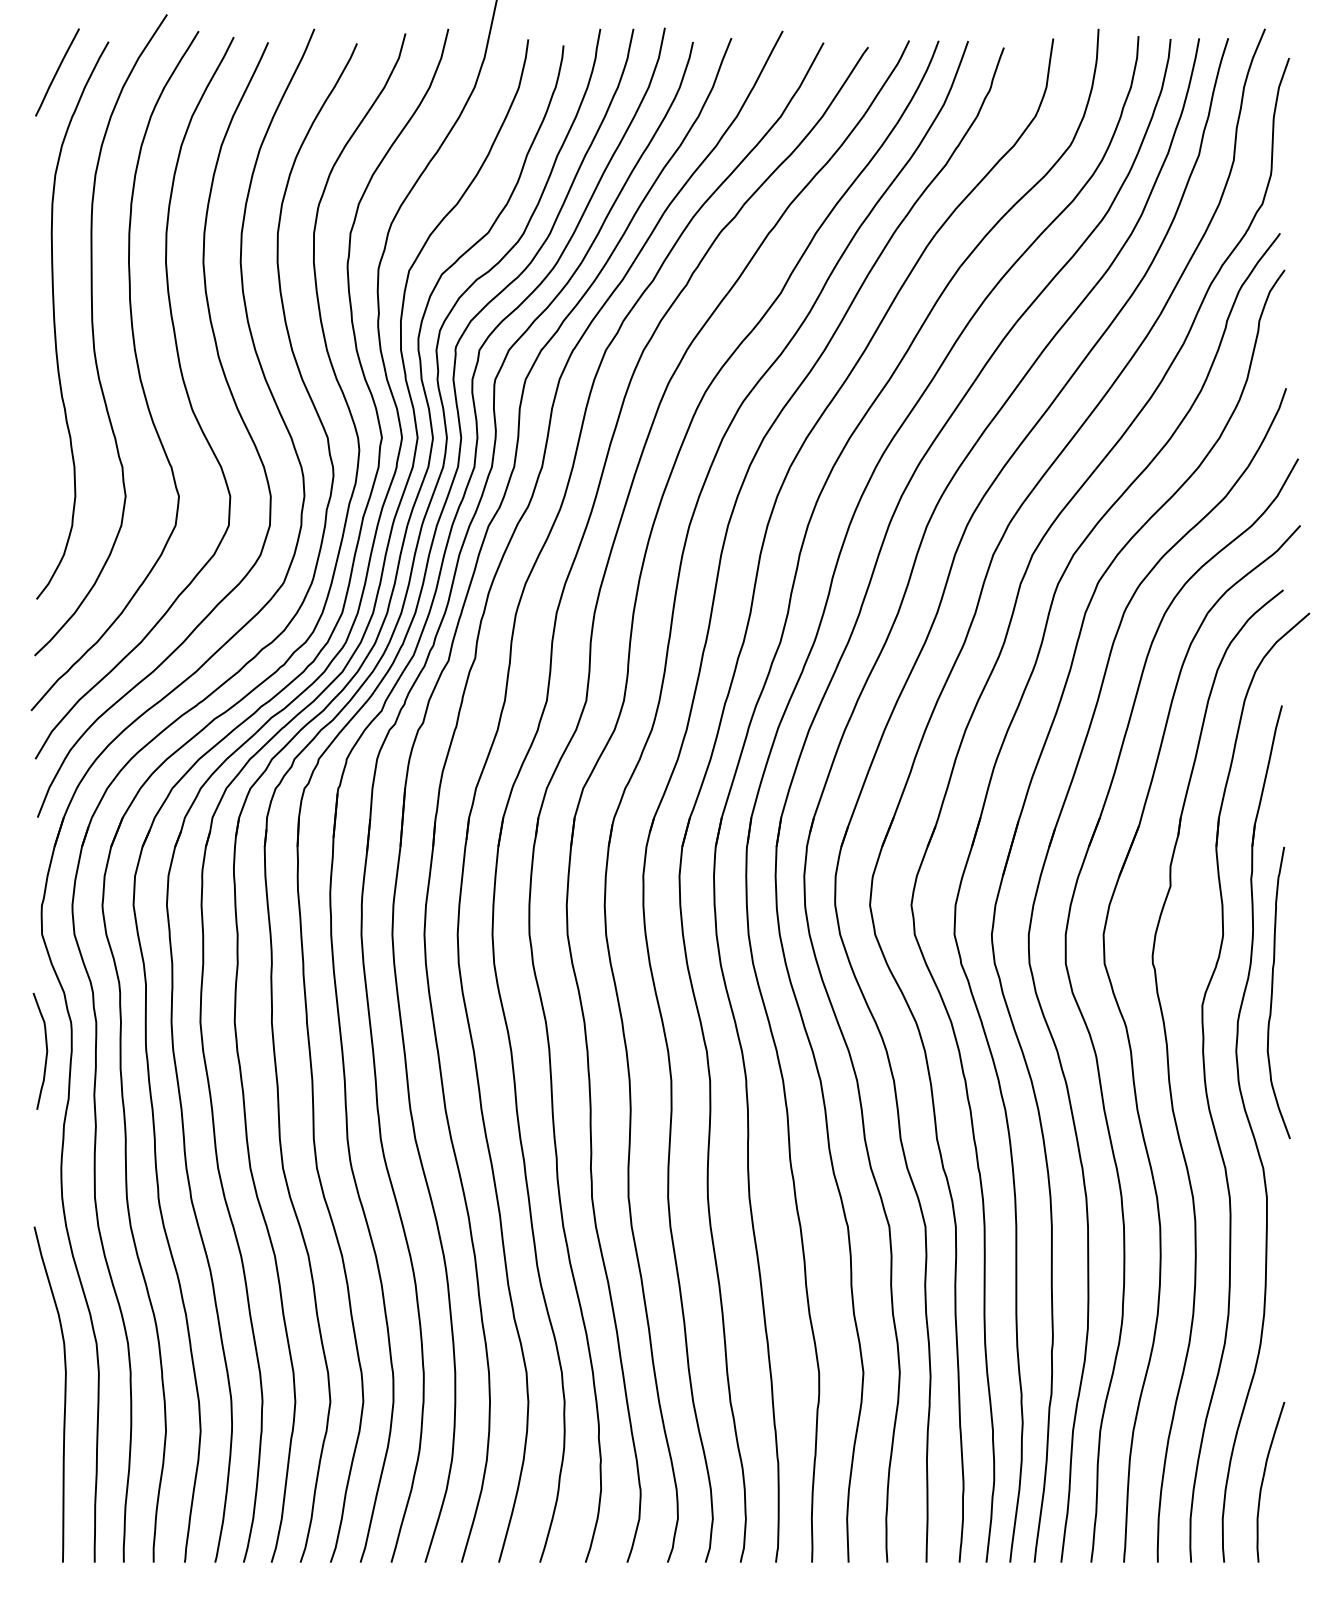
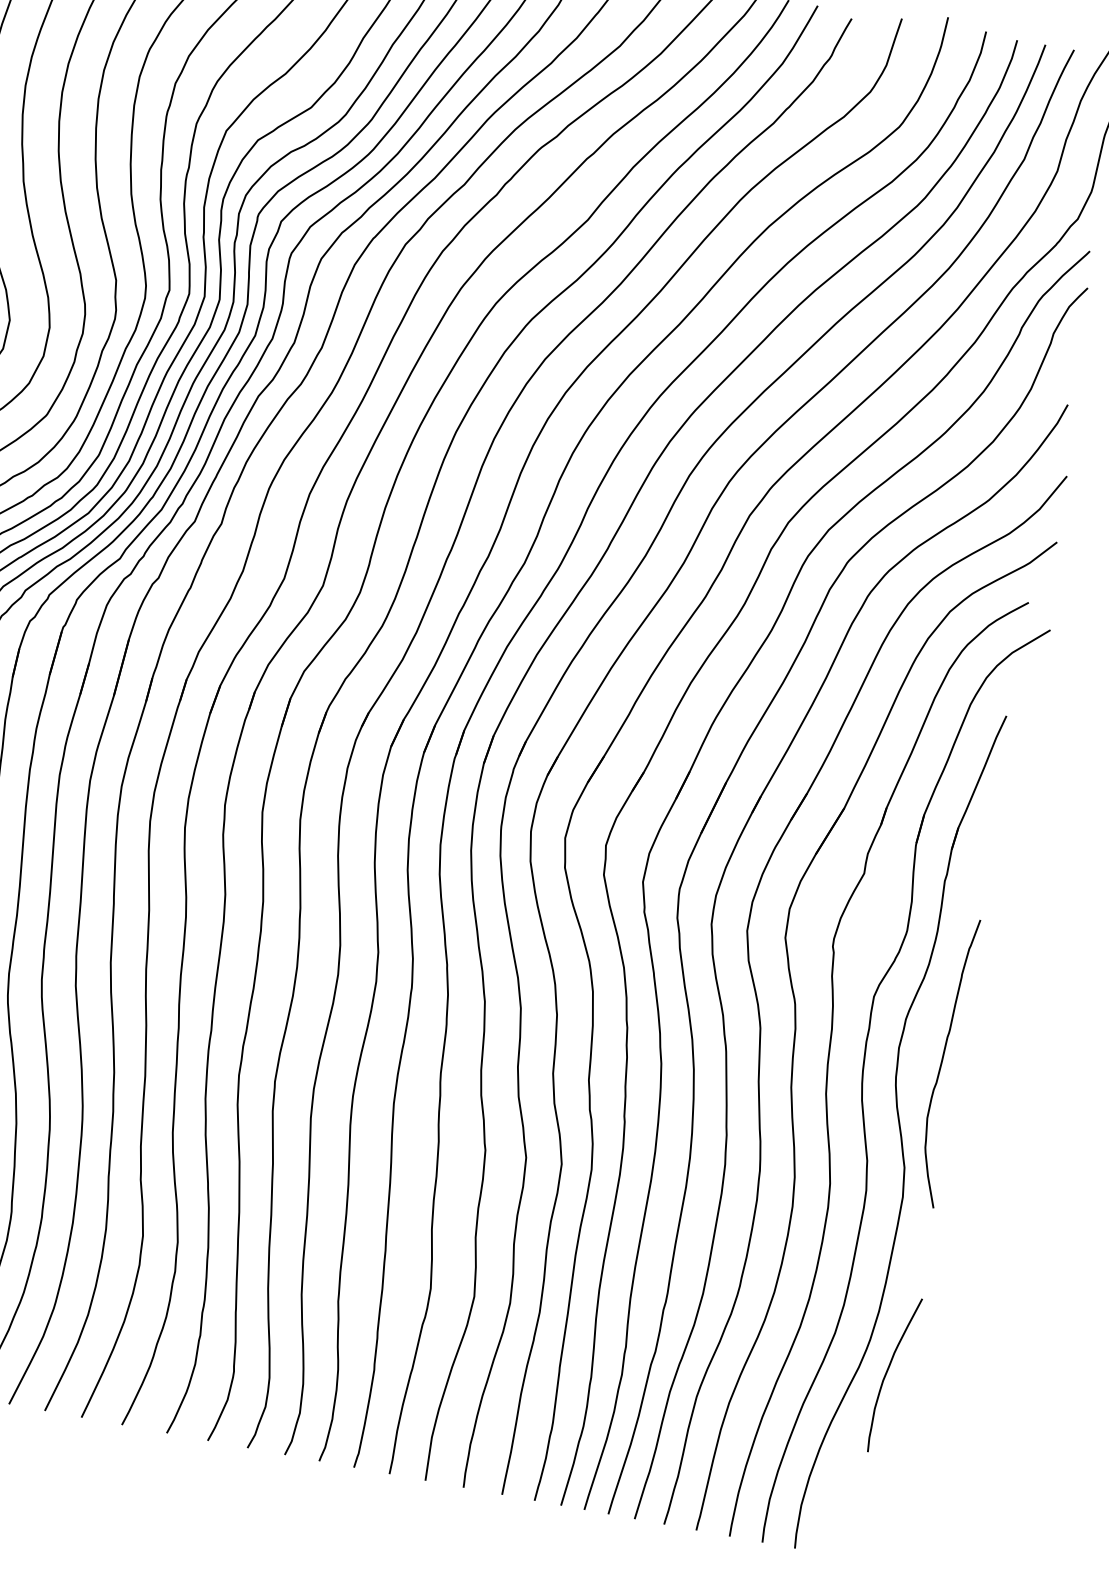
curve: (1272, 992) -> (942, 1061), moved
curve: (1263, 1482) -> (887, 1374), moved

